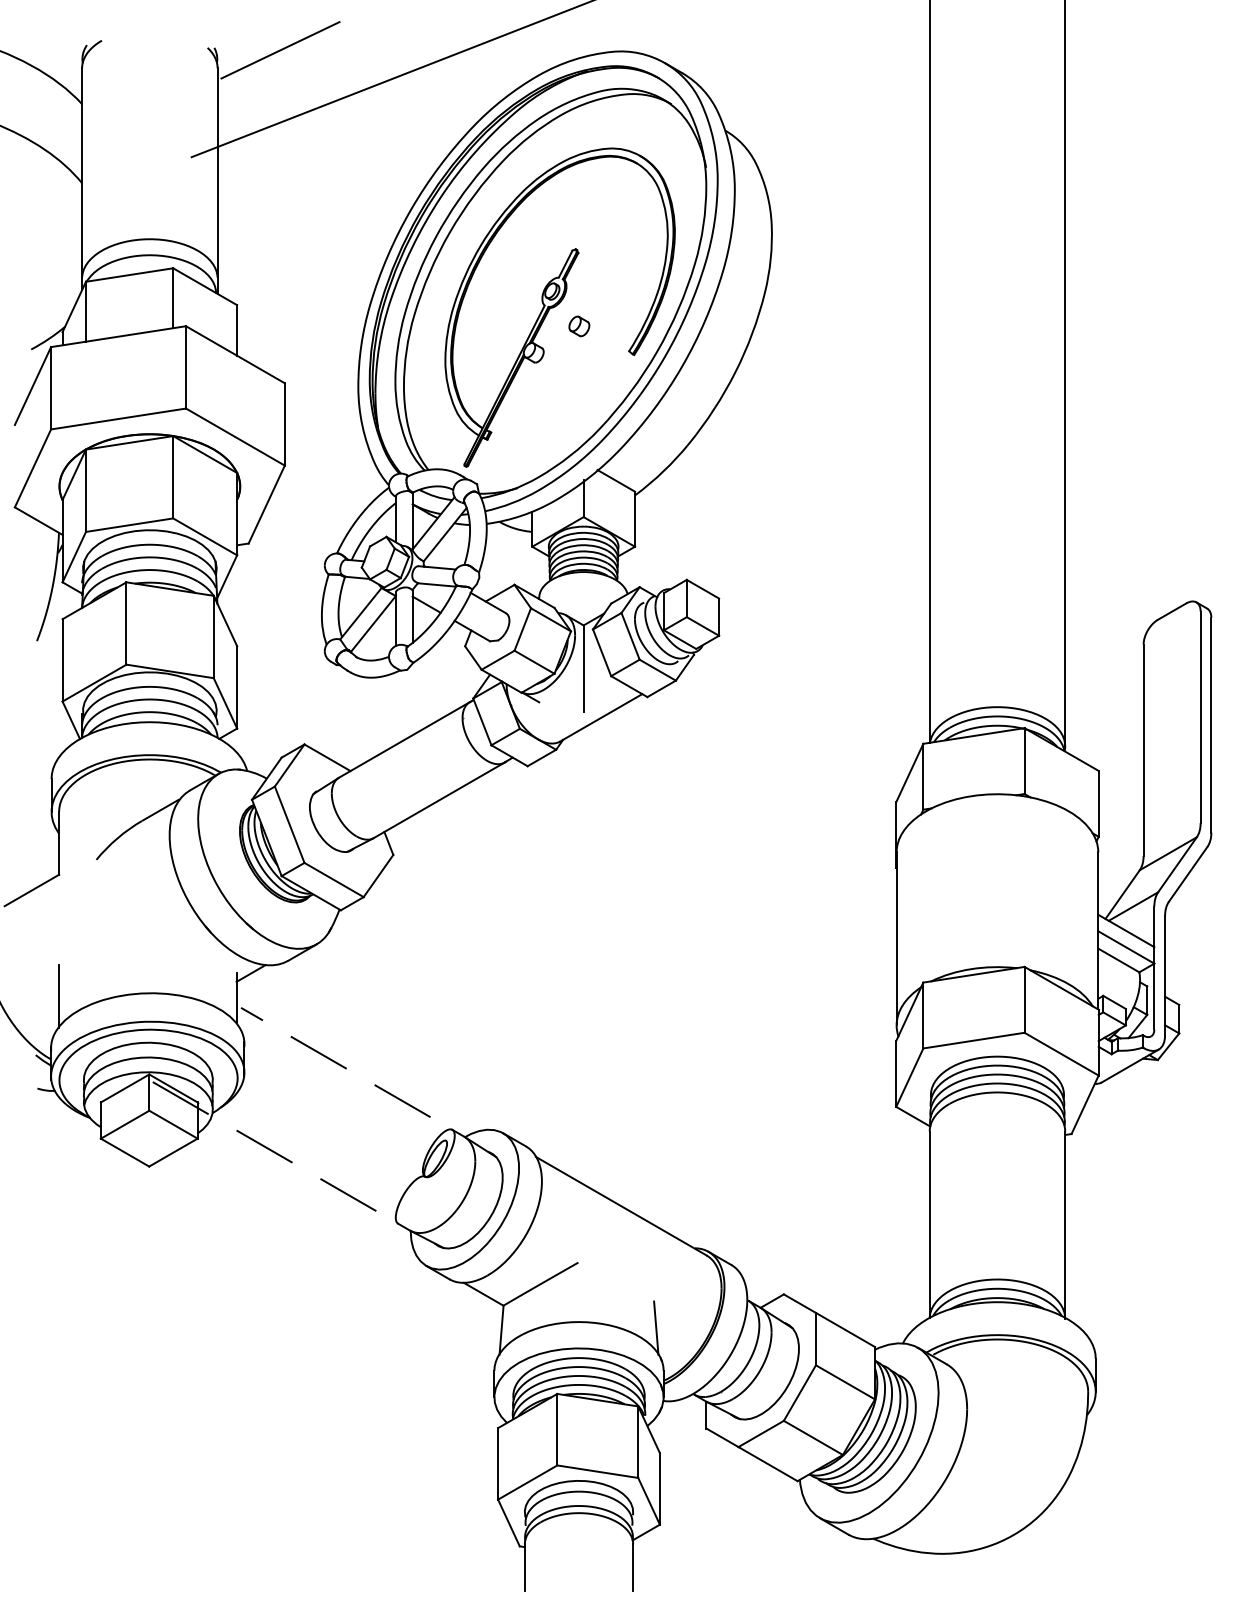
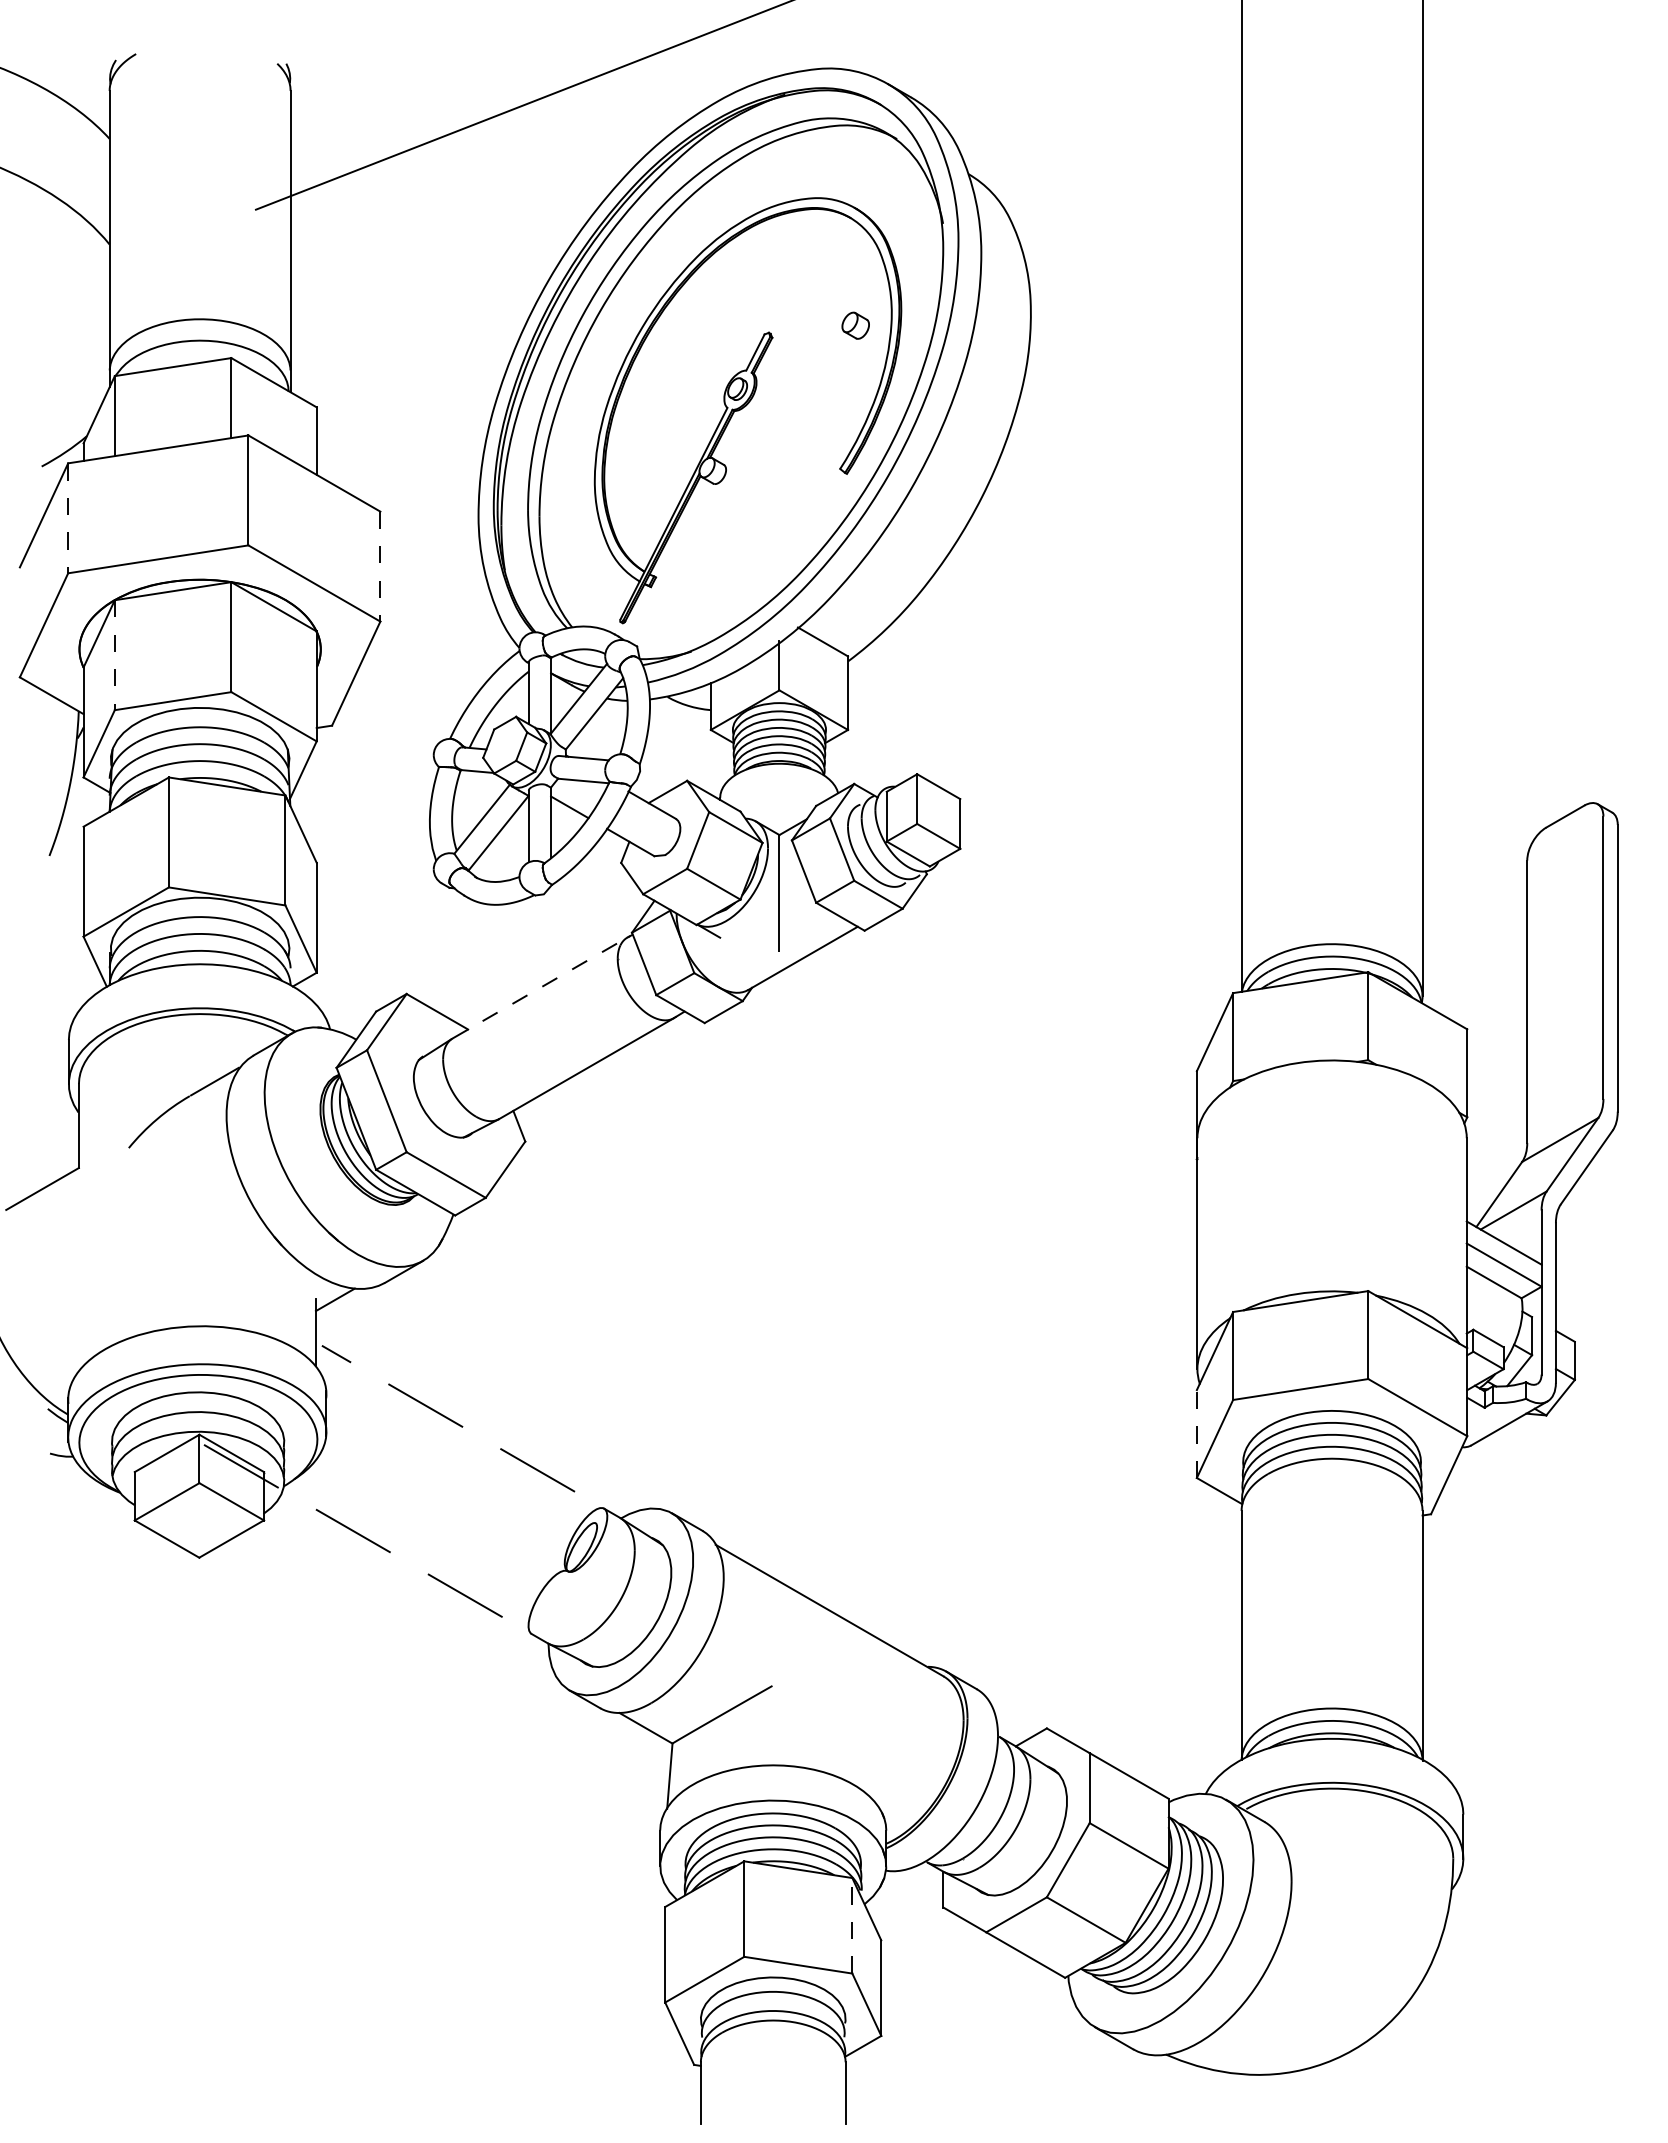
line: (280, 49) -> (374, 66), removed
part: (579, 326) -> (855, 325), moved
line: (51, 388) -> (68, 518), solid -> dashed
line: (284, 424) -> (380, 566), solid -> dashed
line: (85, 490) -> (114, 655), solid -> dashed
line: (404, 740) -> (540, 988), solid -> dashed
line: (58, 996) -> (78, 1330), removed
line: (895, 1074) -> (1196, 1434), solid -> dashed
line: (656, 1328) -> (876, 1773), removed
line: (638, 1441) -> (852, 1925), solid -> dashed

